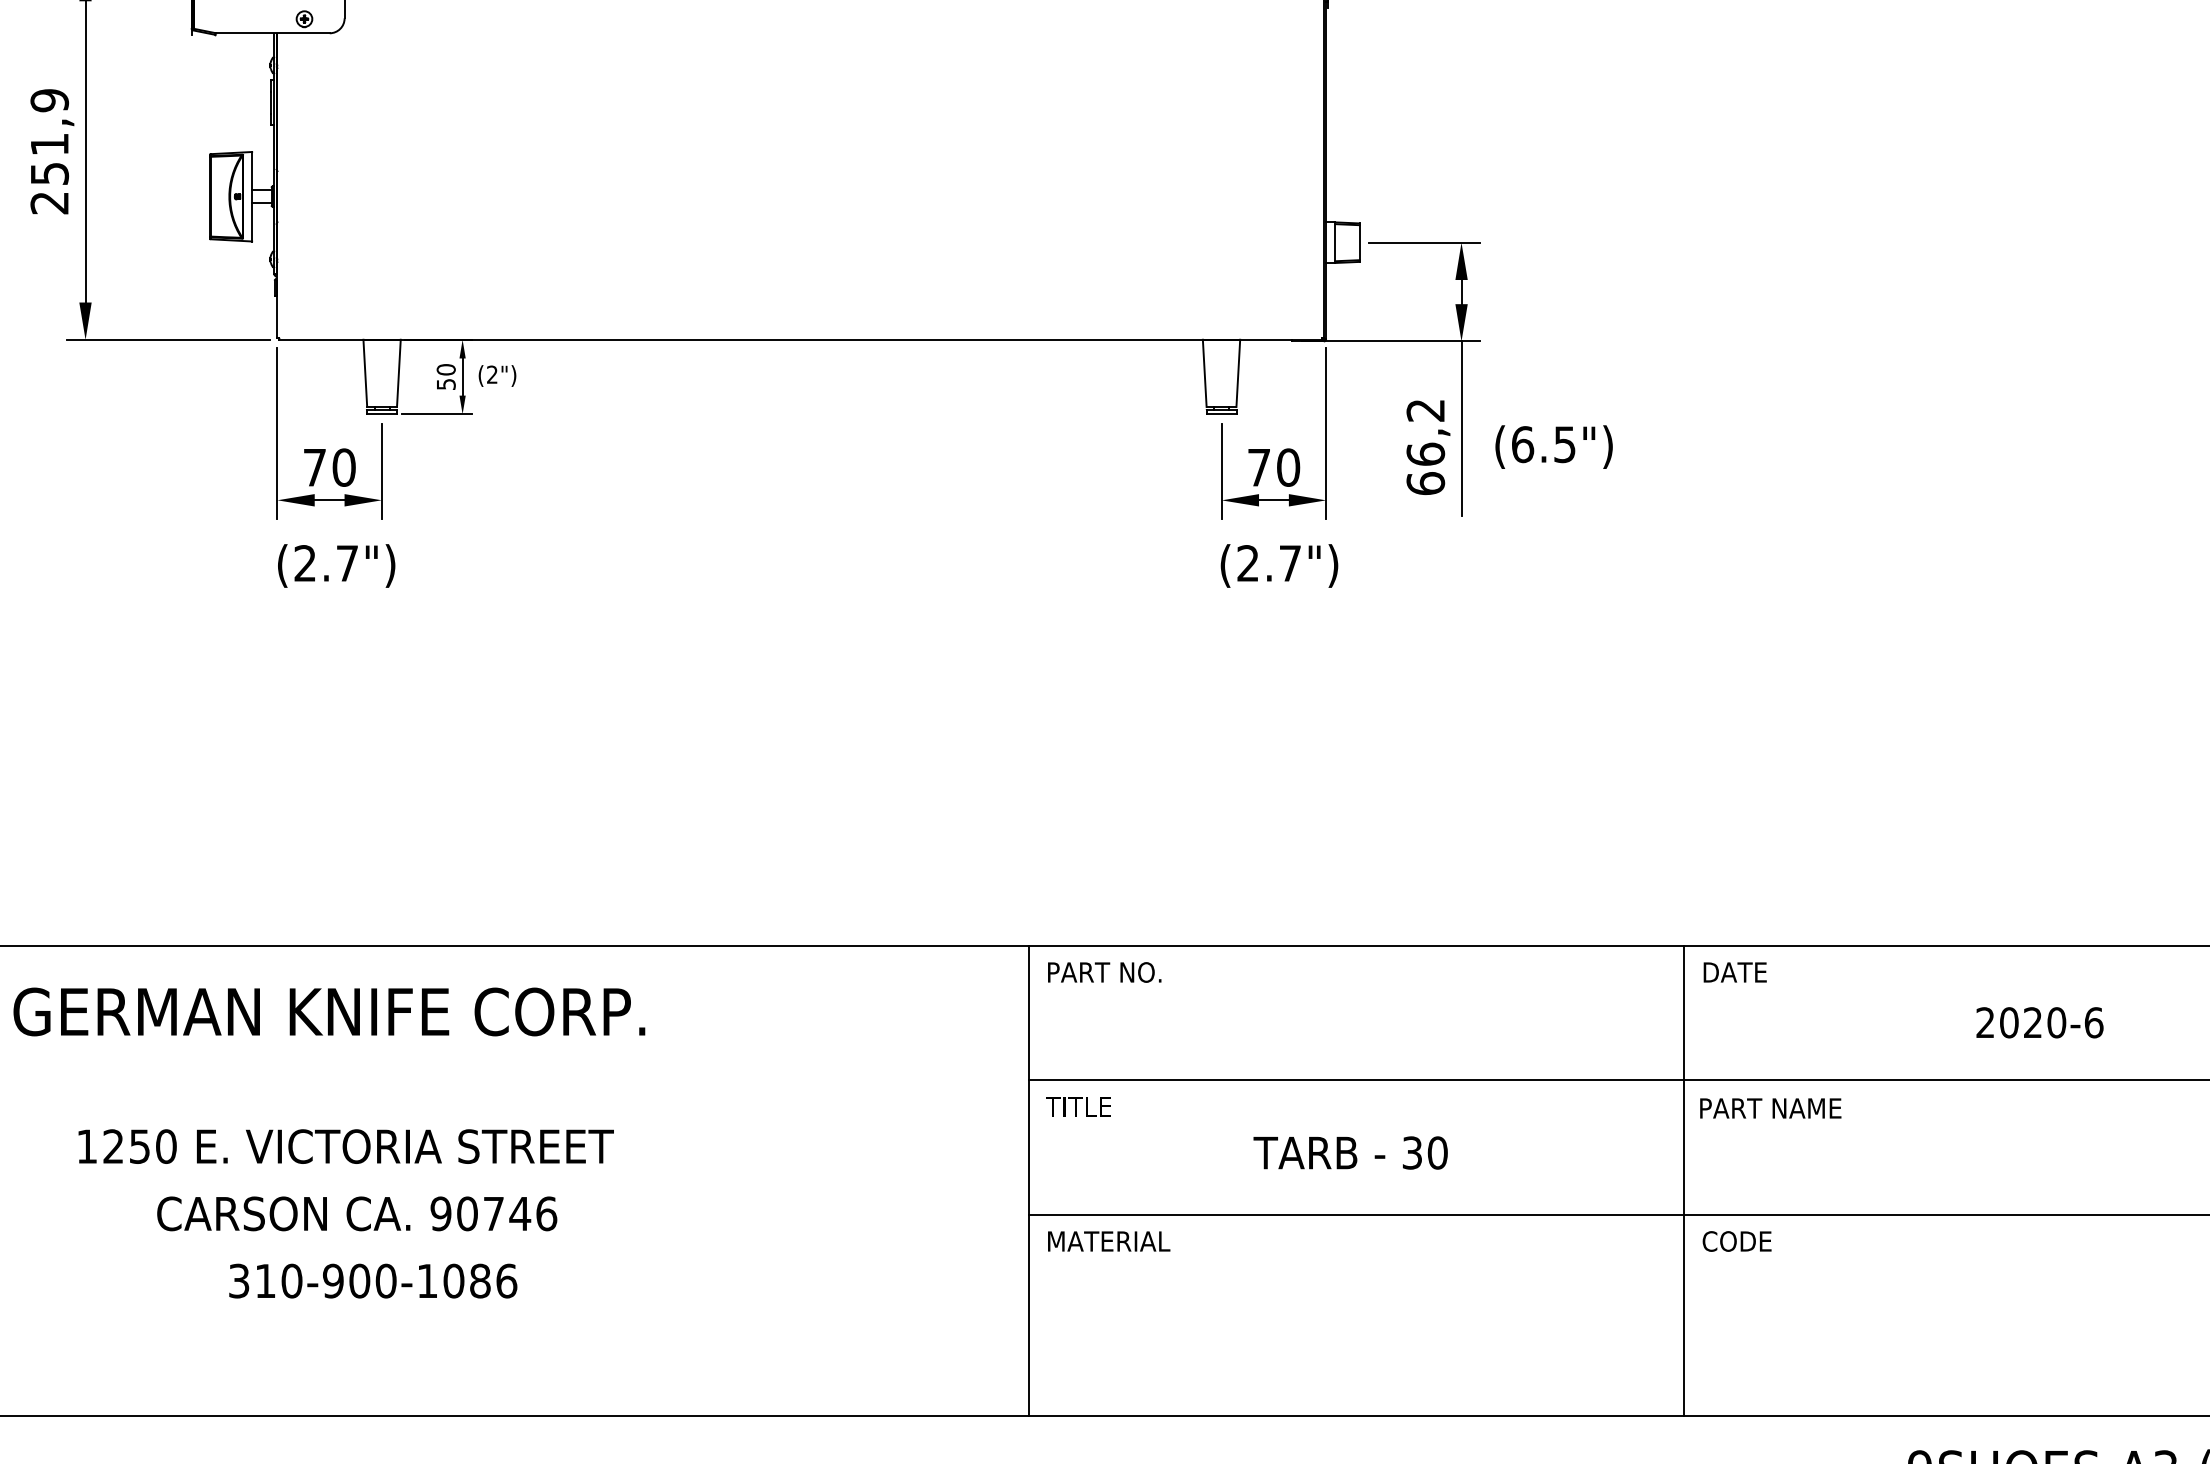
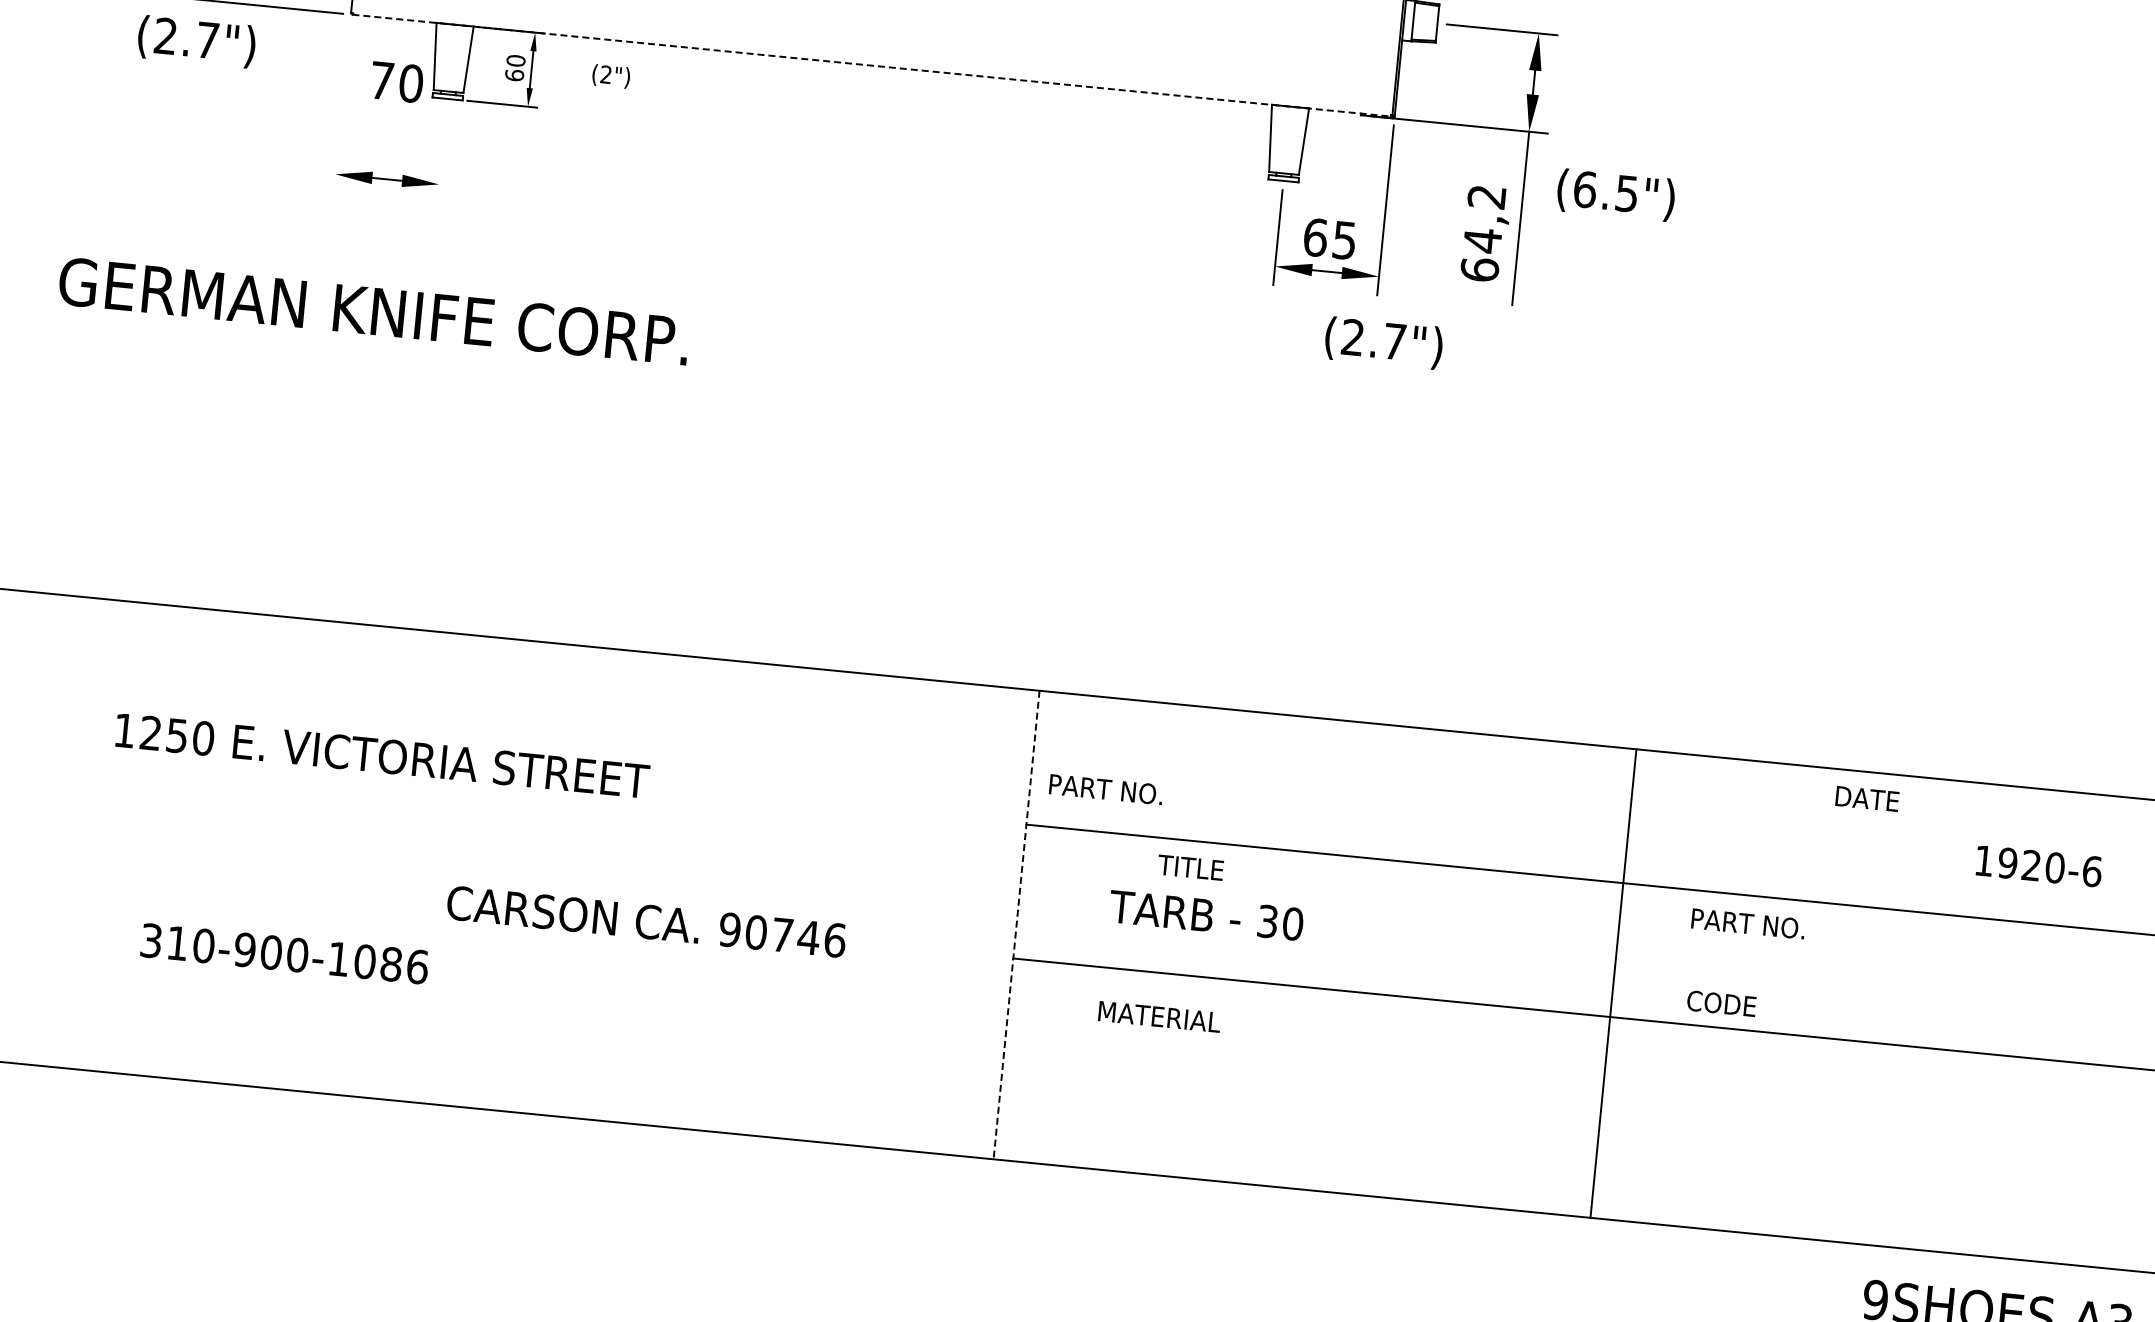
line: (800, 339) -> (871, 65), solid -> dashed
text: (497, 375) -> (611, 75), moved
text: (445, 384) -> (513, 75), 50 -> 60
line: (277, 432) -> (341, 106), removed
text: (1553, 446) -> (1615, 194), moved
text: (1425, 454) -> (1482, 240), 66,2 -> 64,2
text: (329, 467) -> (396, 82), moved
text: (1274, 467) -> (1330, 238), 70 -> 65
line: (381, 470) -> (441, 154), removed
text: (336, 565) -> (196, 41), moved
text: (1279, 565) -> (1383, 342), moved
text: (1104, 972) -> (1105, 789), moved
text: (1734, 972) -> (1866, 798), moved
text: (329, 1011) -> (374, 310), moved
text: (1997, 1022) -> (1996, 861), 2020-6 -> 1920-6
text: (1078, 1106) -> (1190, 867), moved
text: (1815, 1108) -> (1806, 929), PART NAME -> PART NO.
text: (345, 1146) -> (381, 755), moved
text: (1350, 1152) -> (1206, 915), moved
line: (1684, 1180) -> (1613, 983), moved
line: (1028, 1181) -> (1016, 925), solid -> dashed
text: (357, 1213) -> (646, 921), moved
text: (1109, 1241) -> (1160, 1016), moved
text: (1736, 1241) -> (1721, 1003), moved
text: (373, 1280) -> (285, 953), moved

